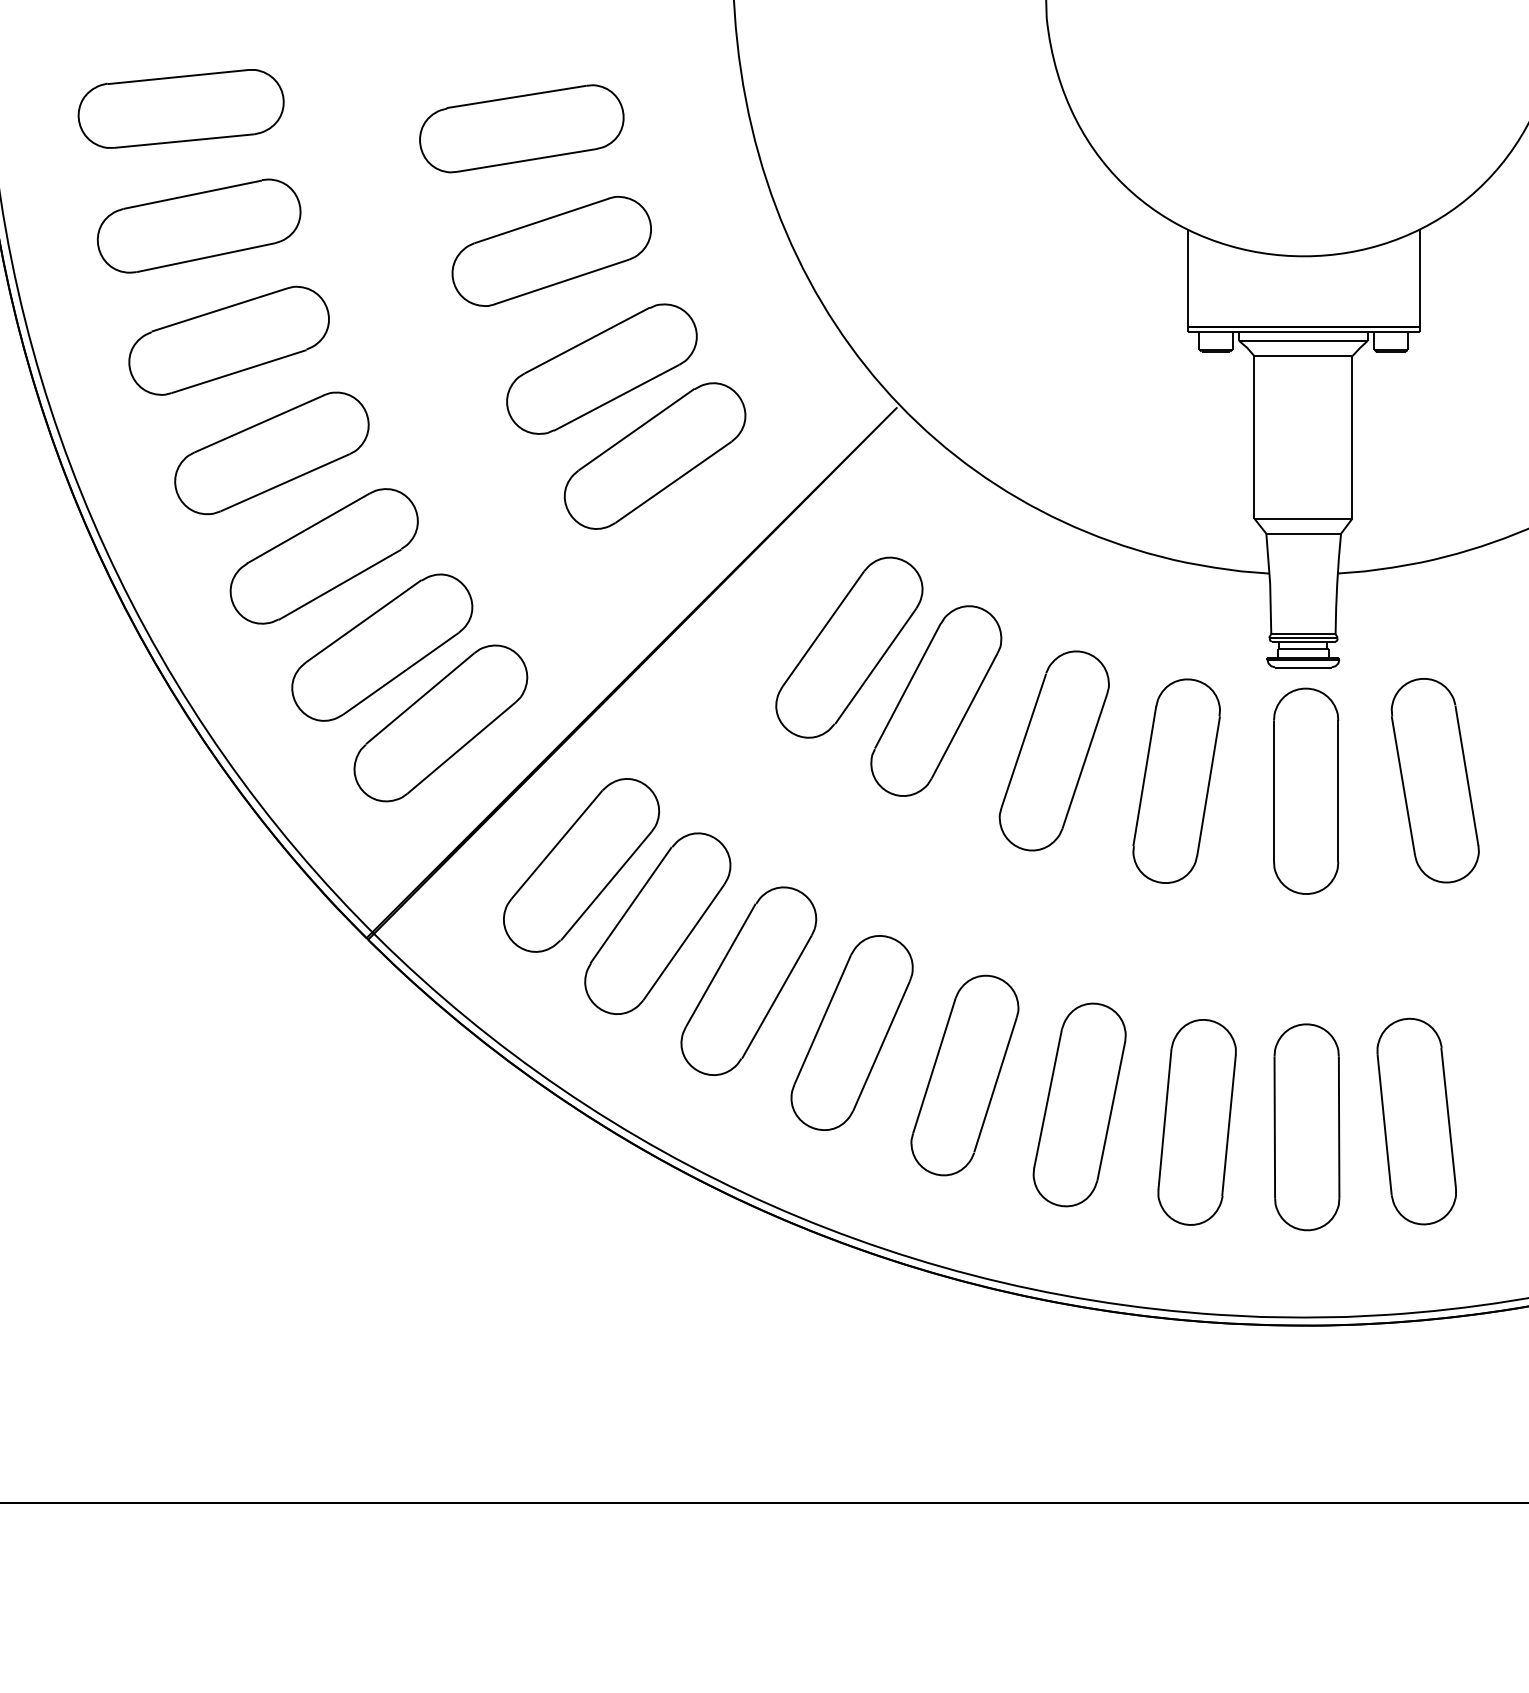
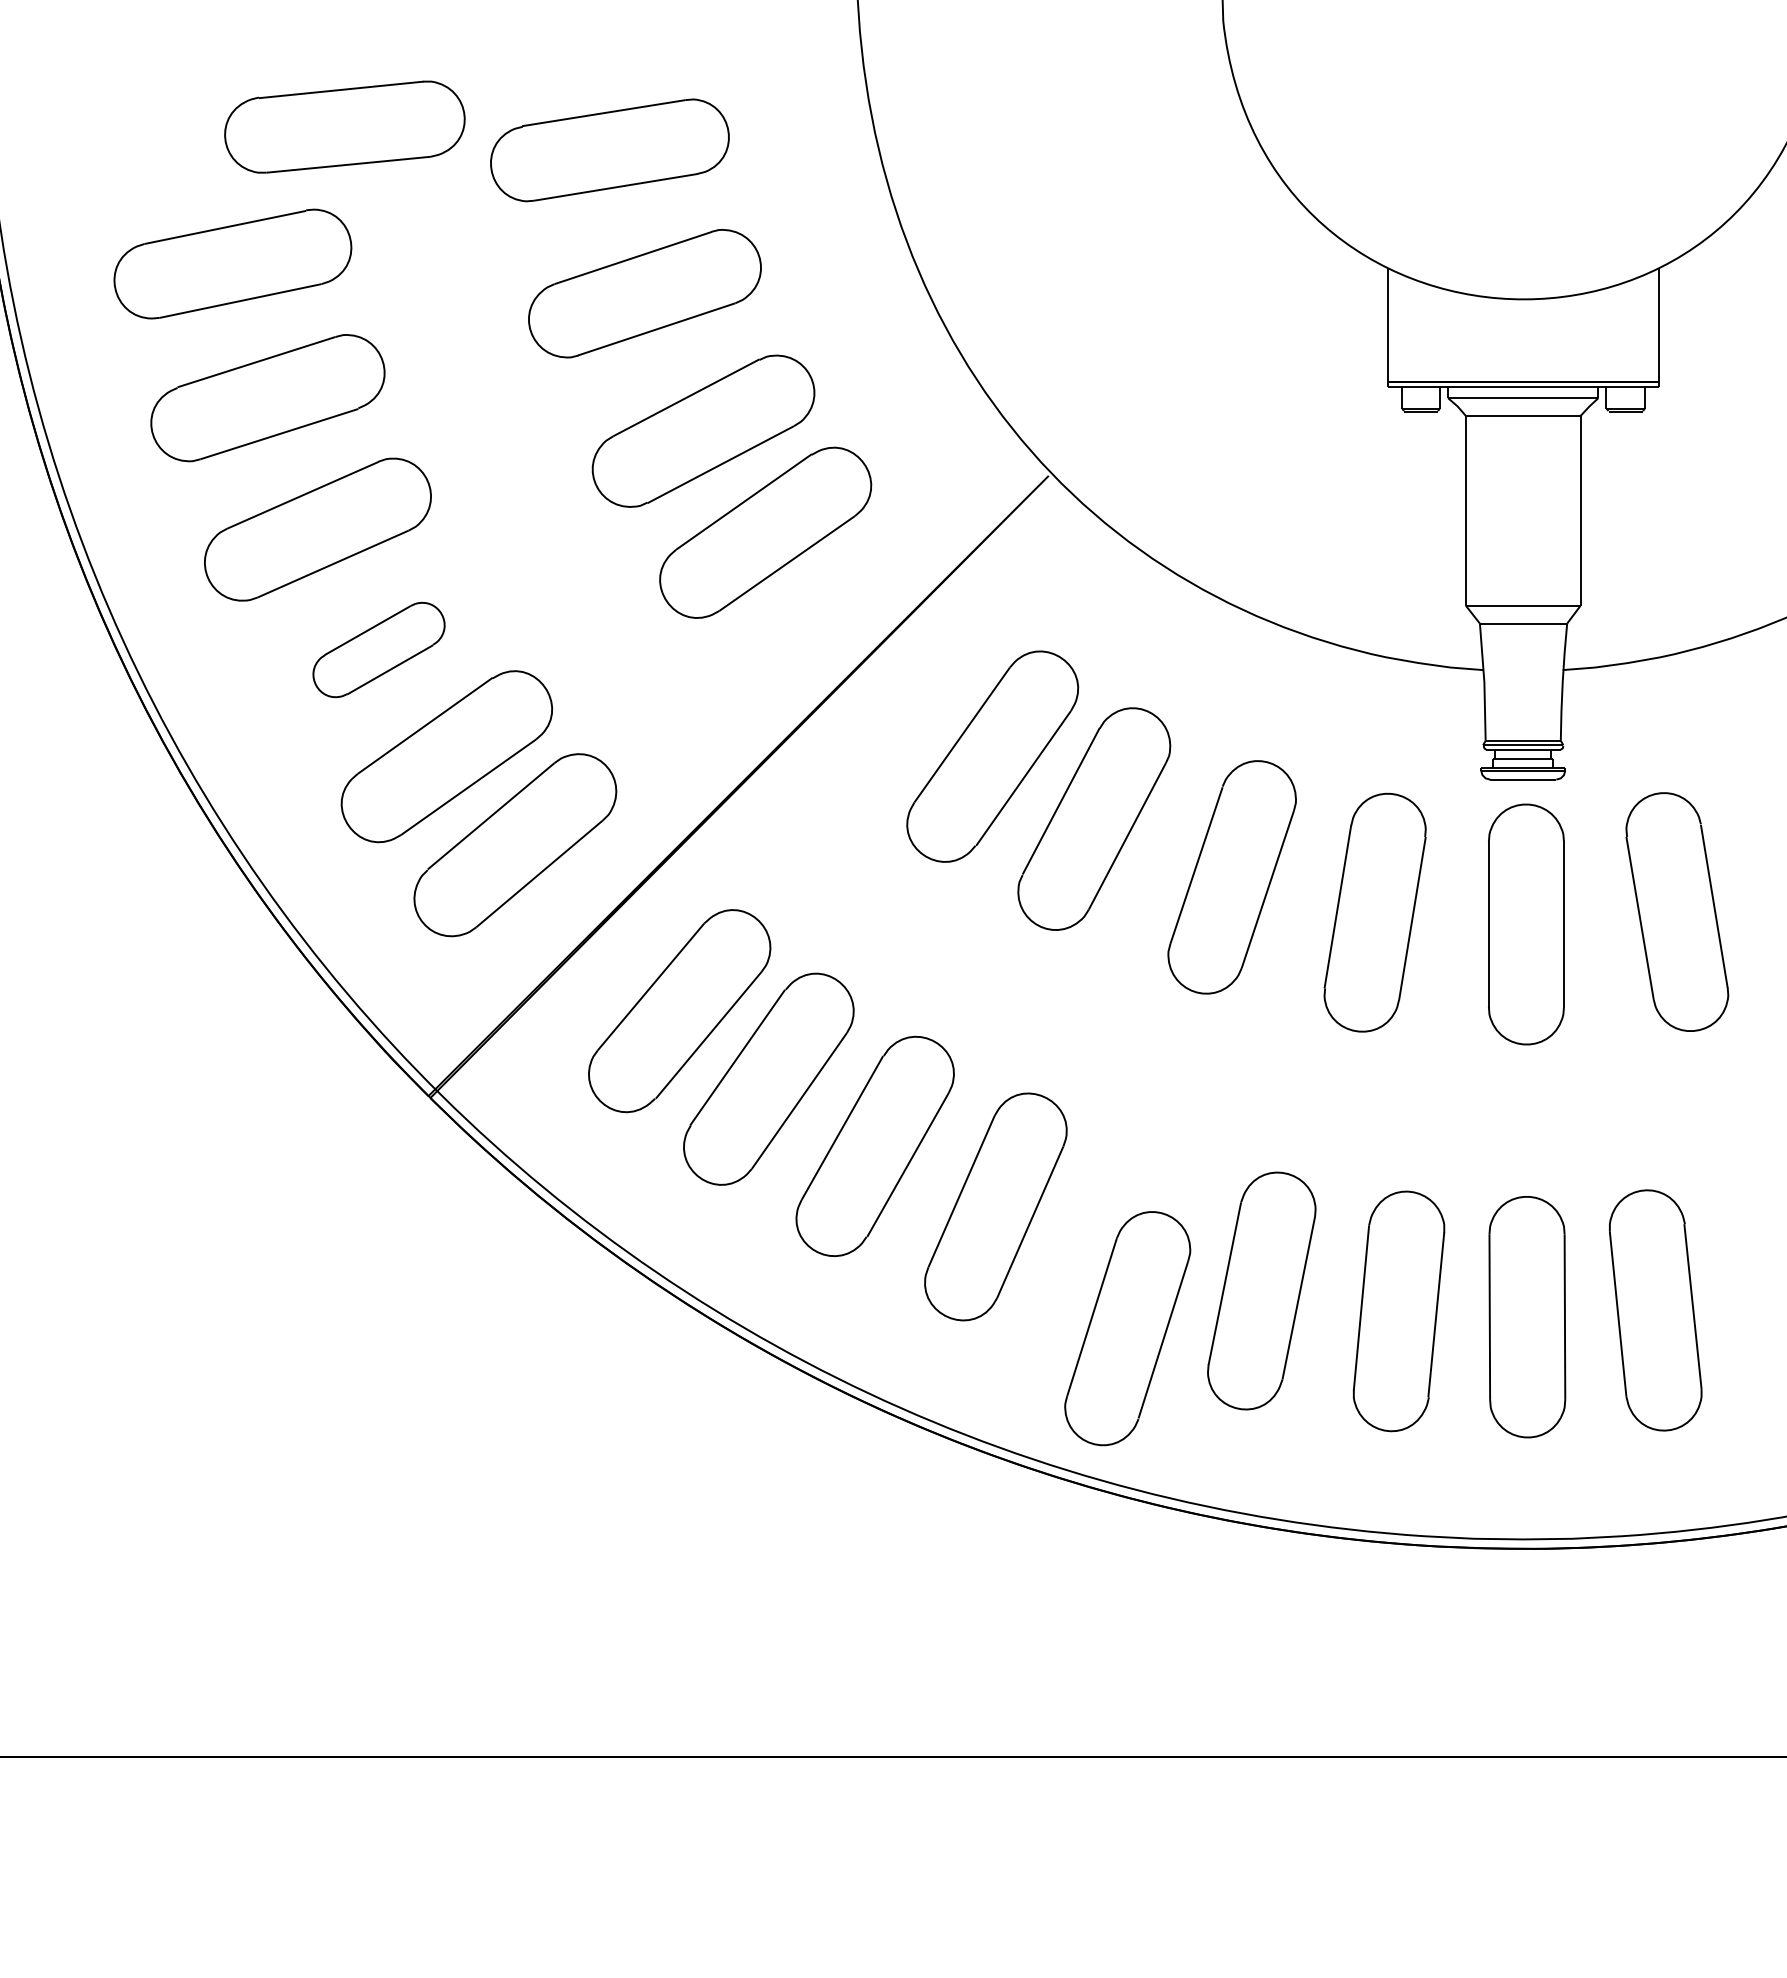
part: (180, 108) -> (344, 126), moved
part: (323, 555) -> (378, 649), size x0.6
part: (964, 1075) -> (1127, 1328), moved

